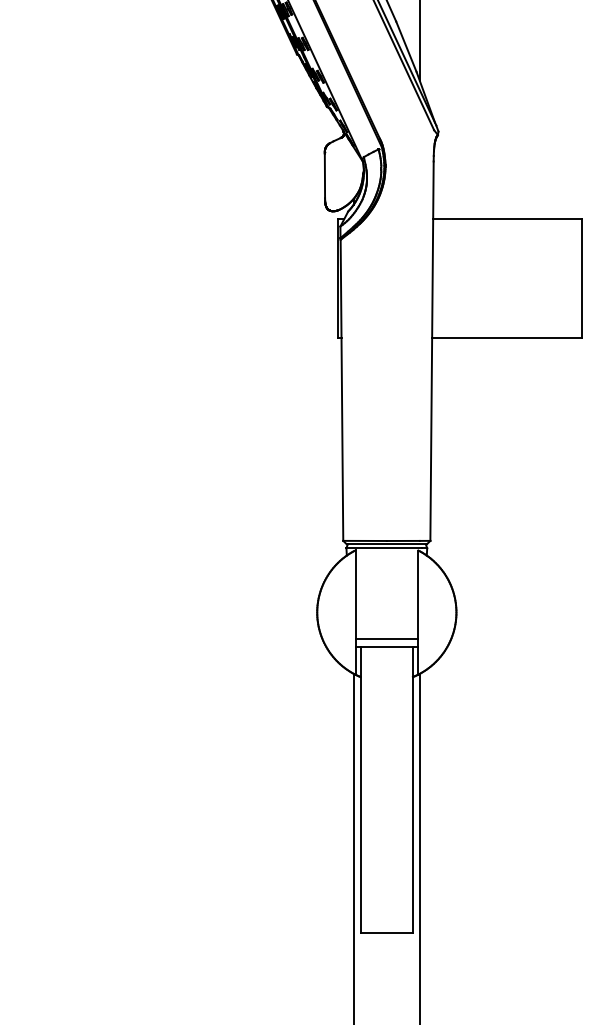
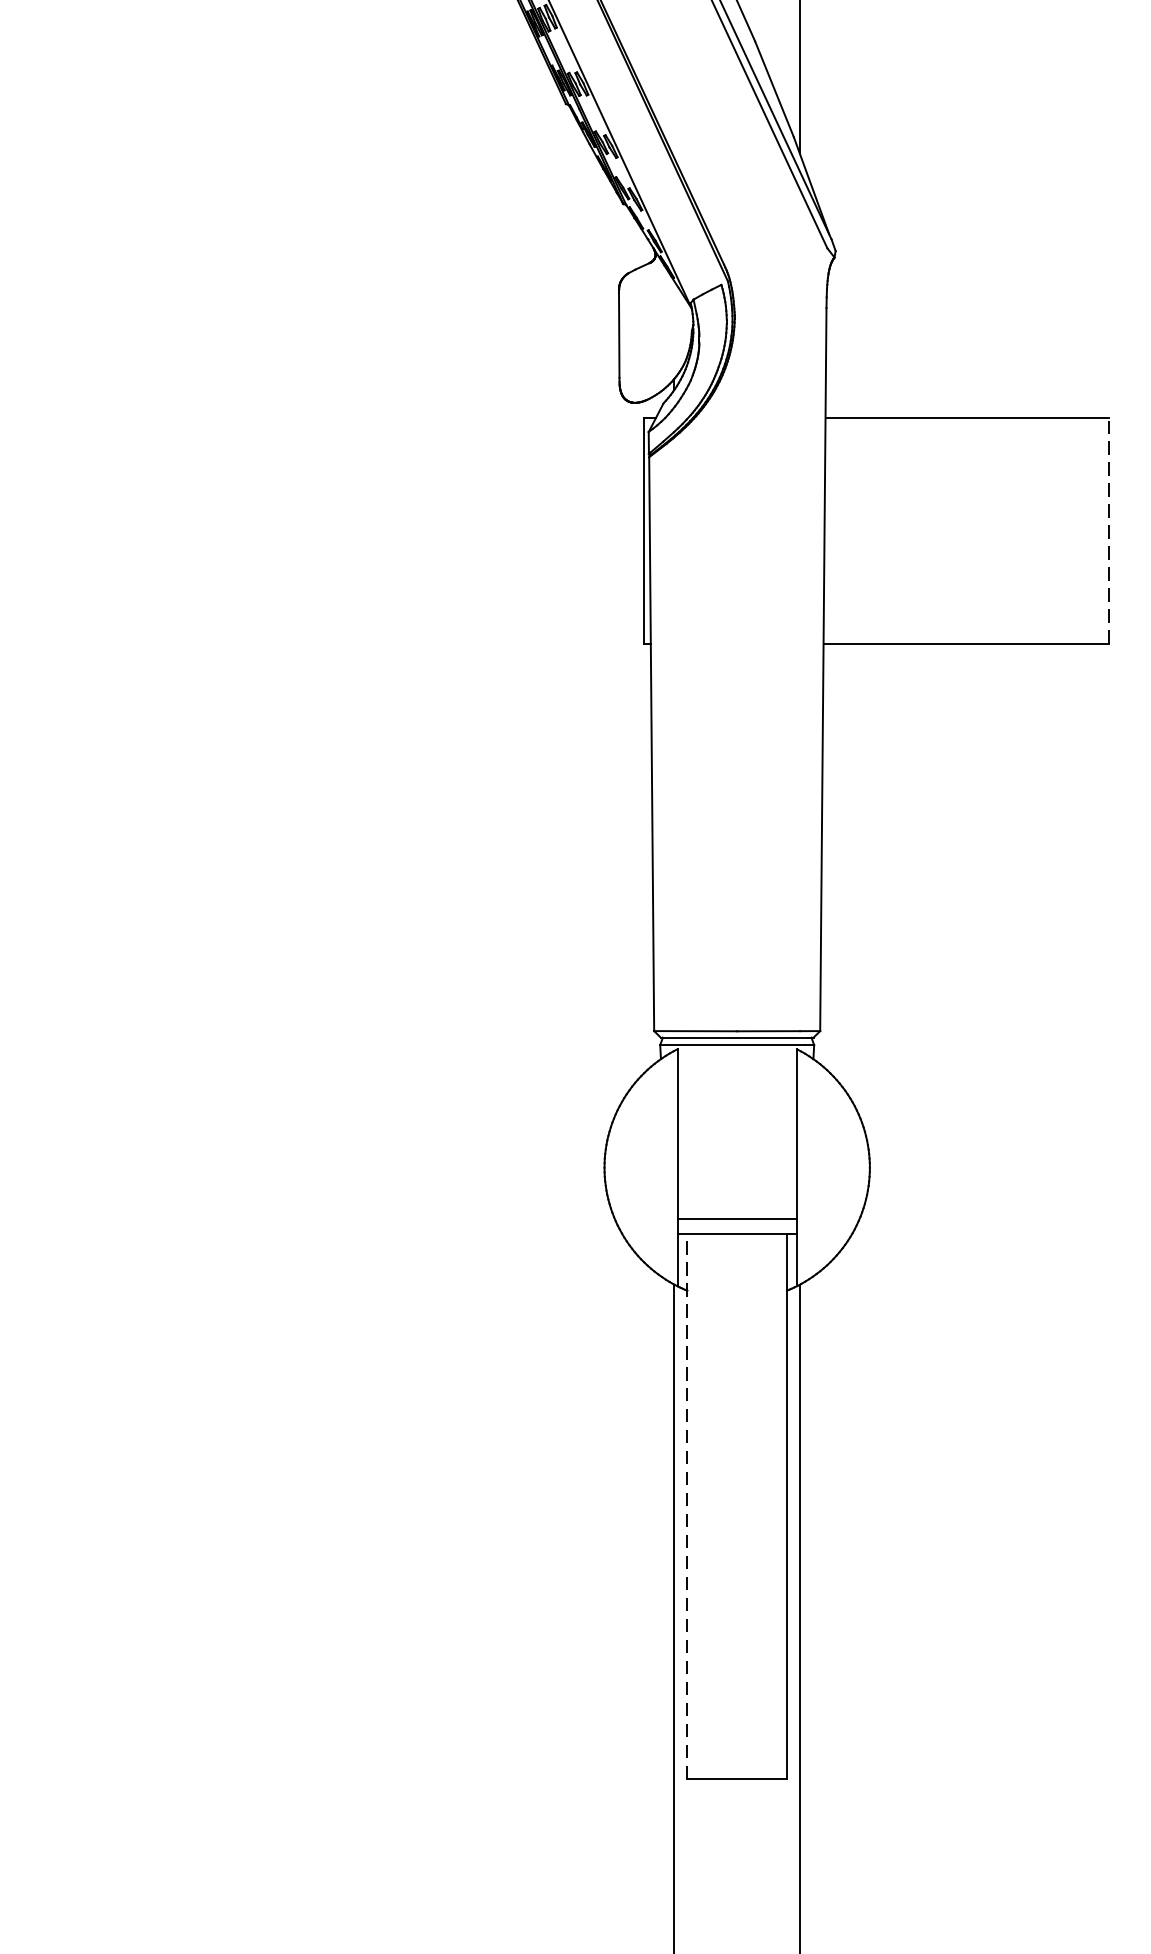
line: (581, 277) -> (1108, 529), solid -> dashed
line: (360, 790) -> (687, 1506), solid -> dashed

